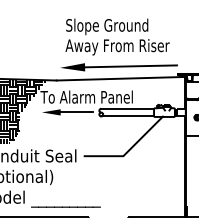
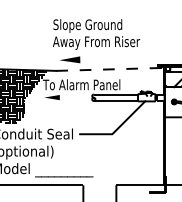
text: (117, 37) -> (96, 34), moved
line: (130, 65) -> (118, 58), removed
line: (121, 78) -> (110, 69), solid -> dashed
line: (75, 112) -> (72, 97), removed

